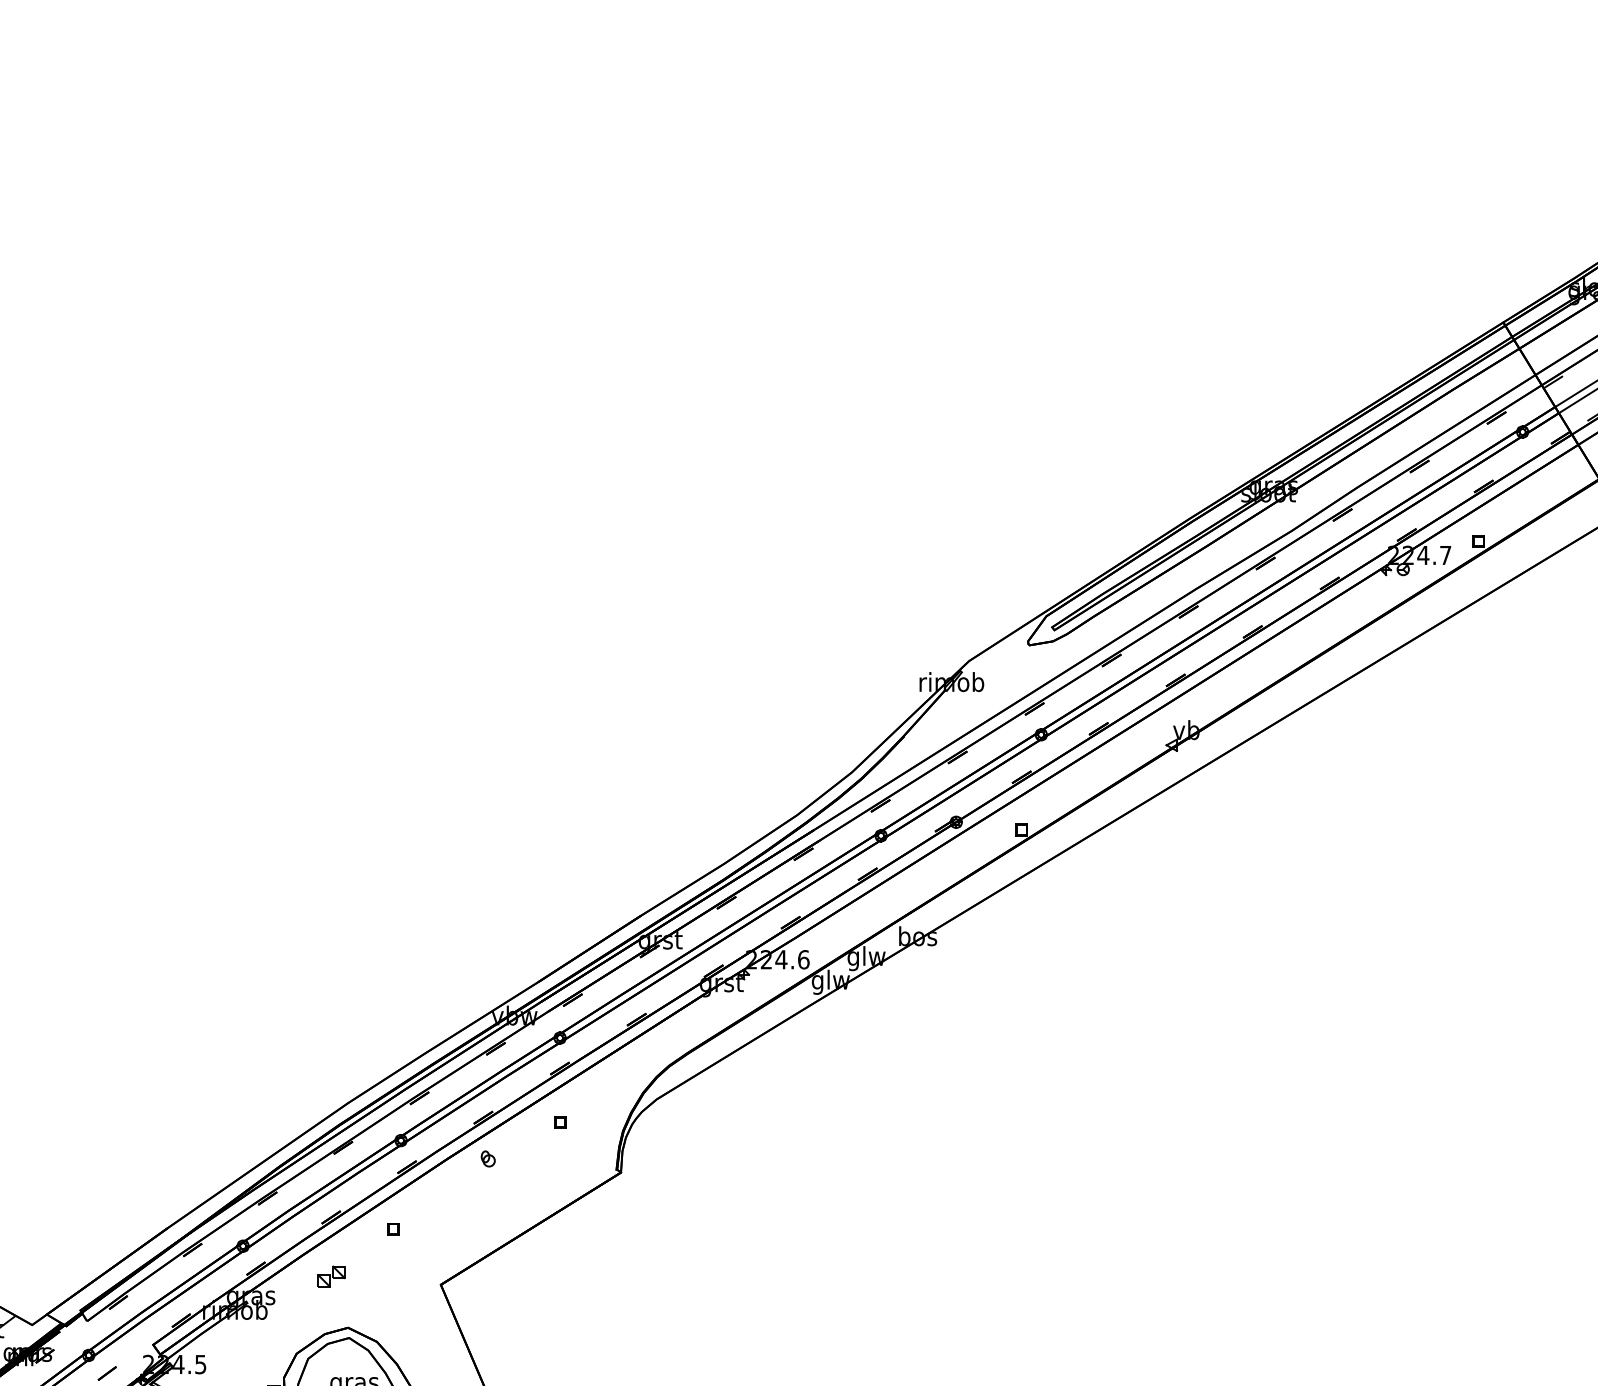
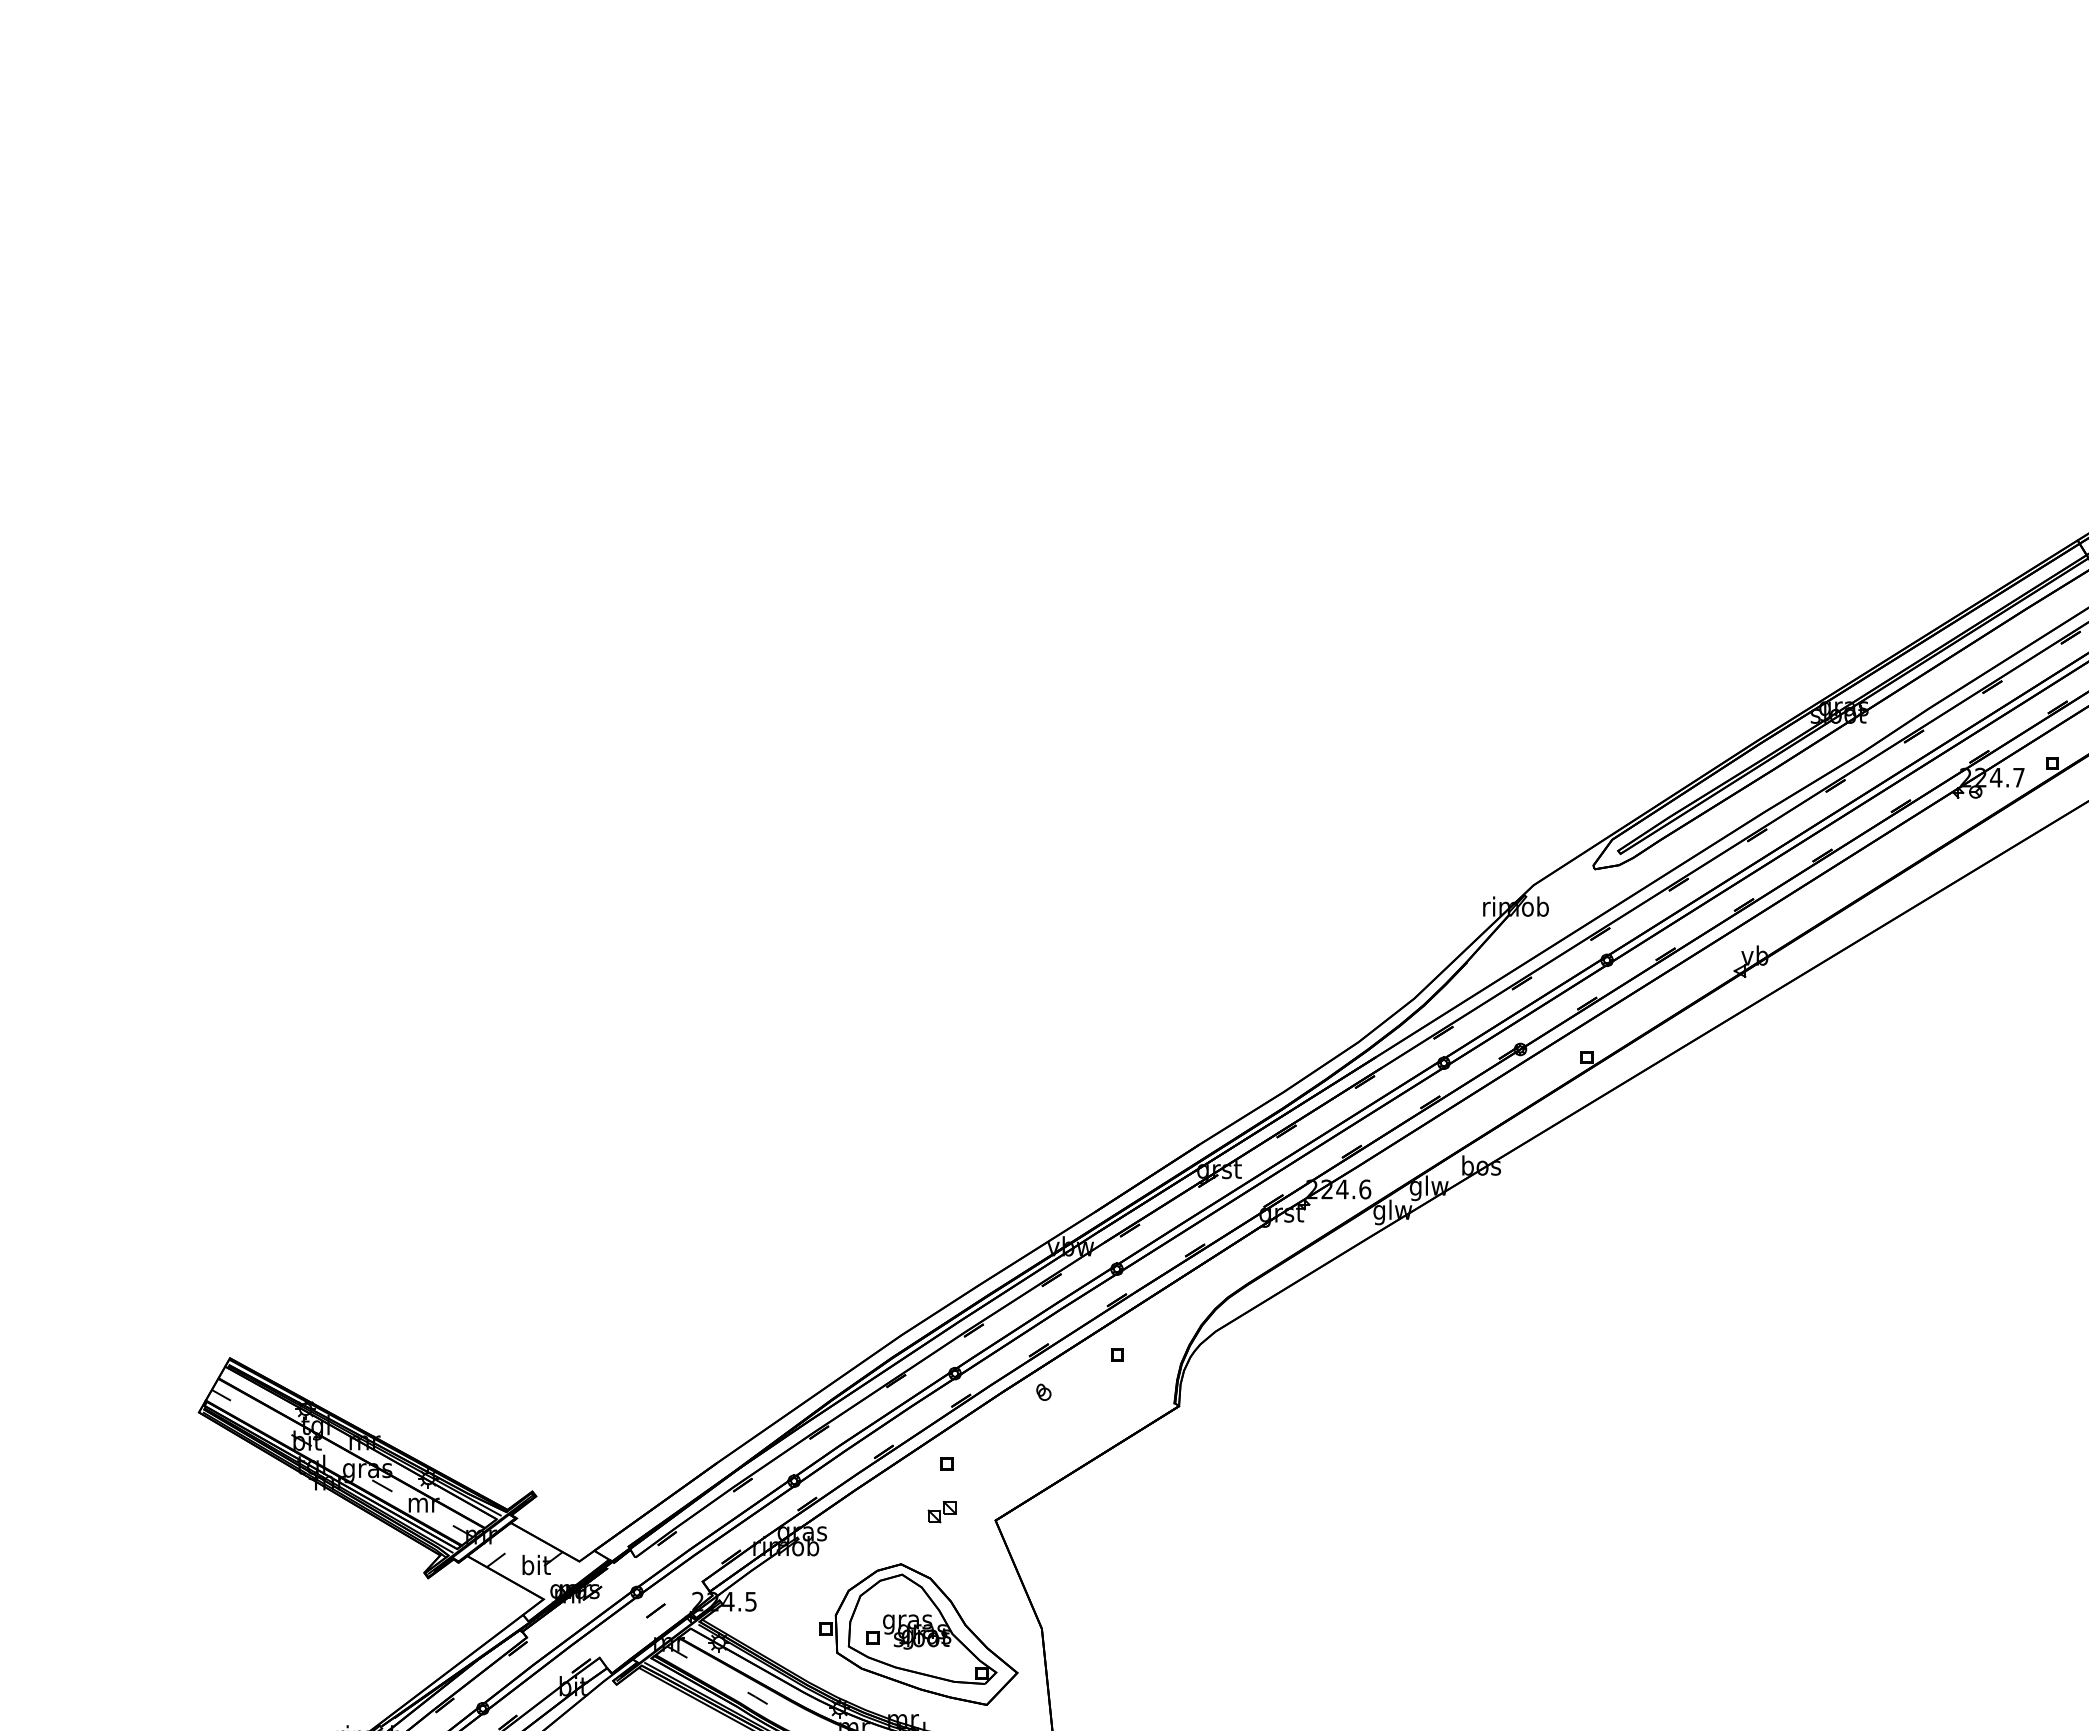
part: (330, 1276) -> (941, 1512), moved

